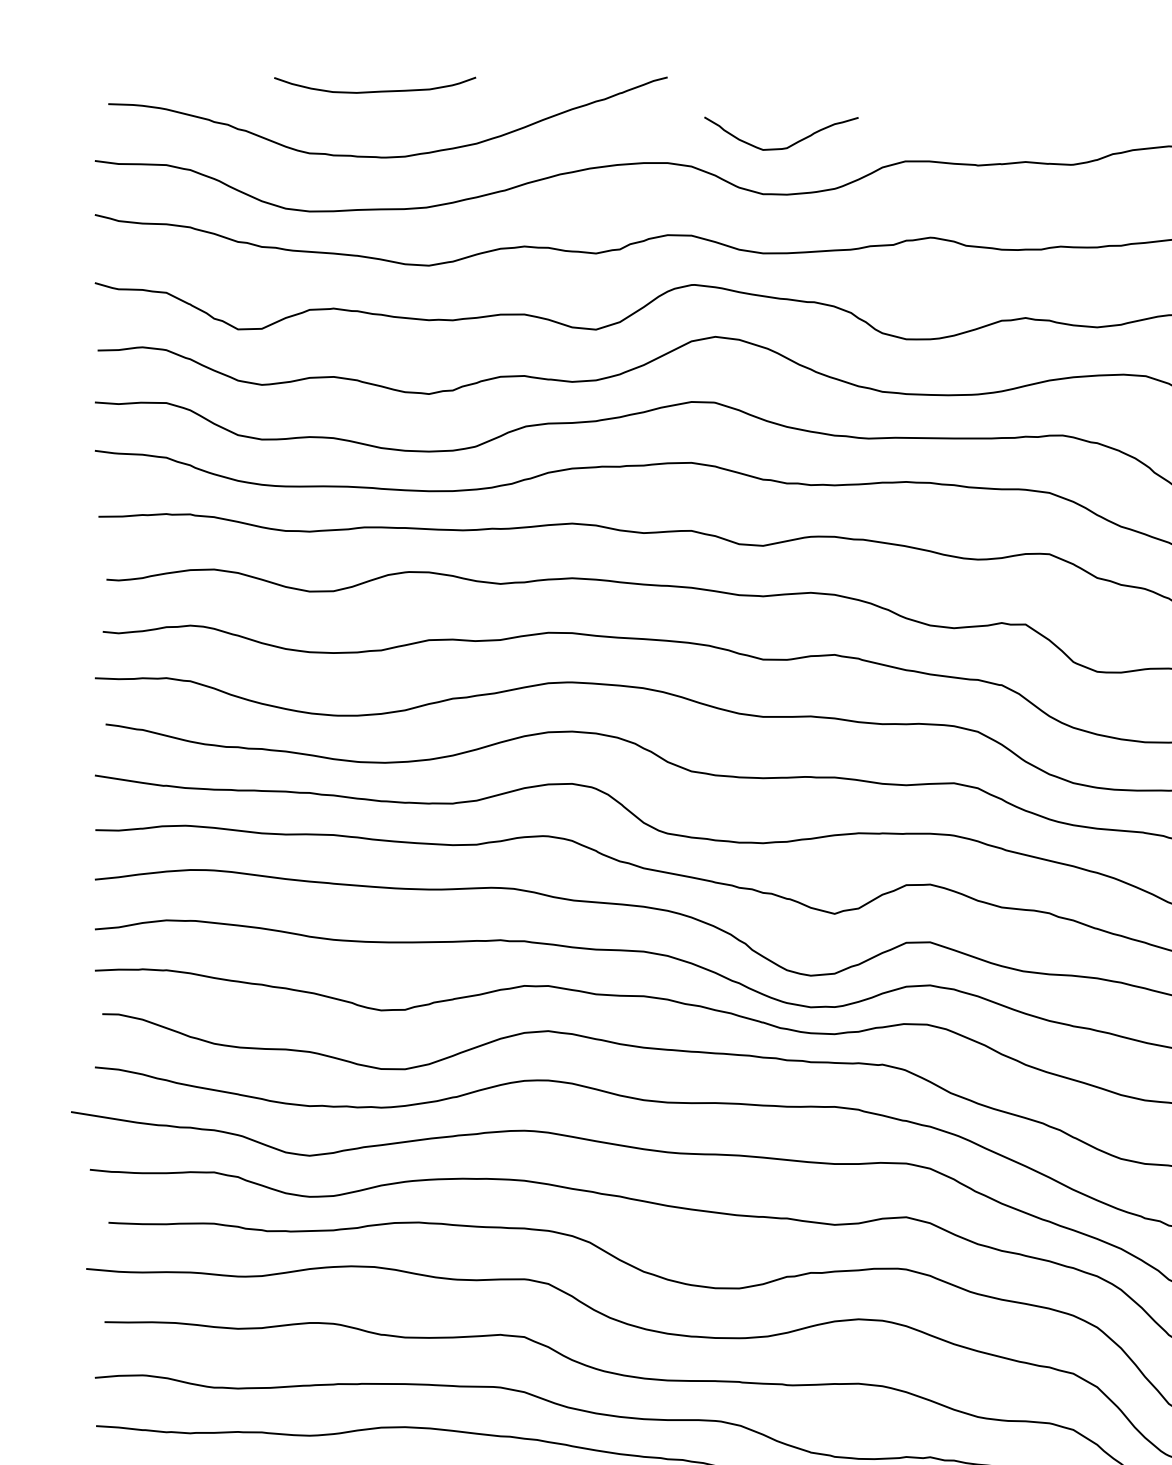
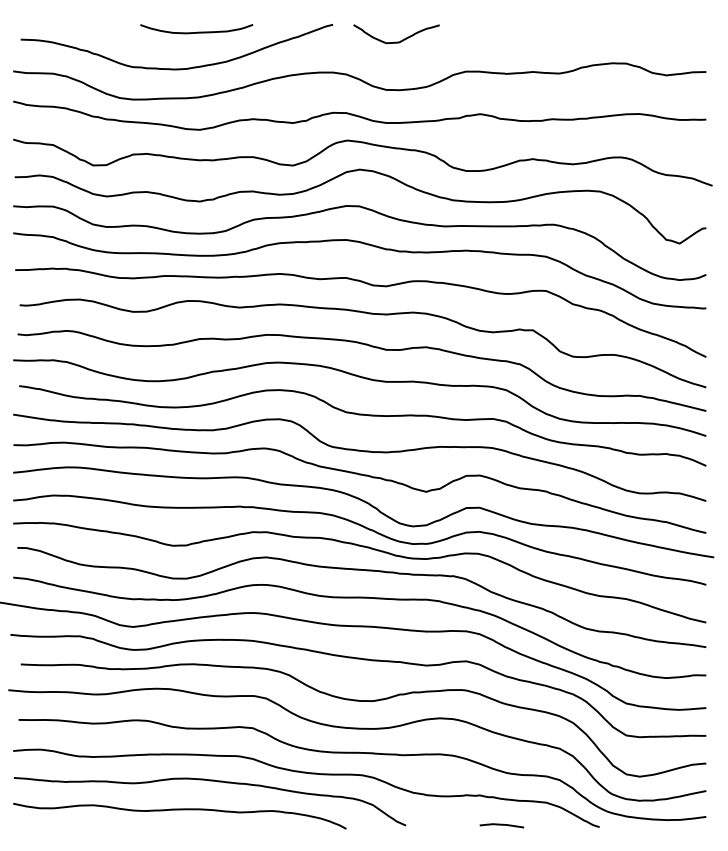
curve: (374, 89) -> (196, 31), moved
curve: (781, 146) -> (396, 41), moved

